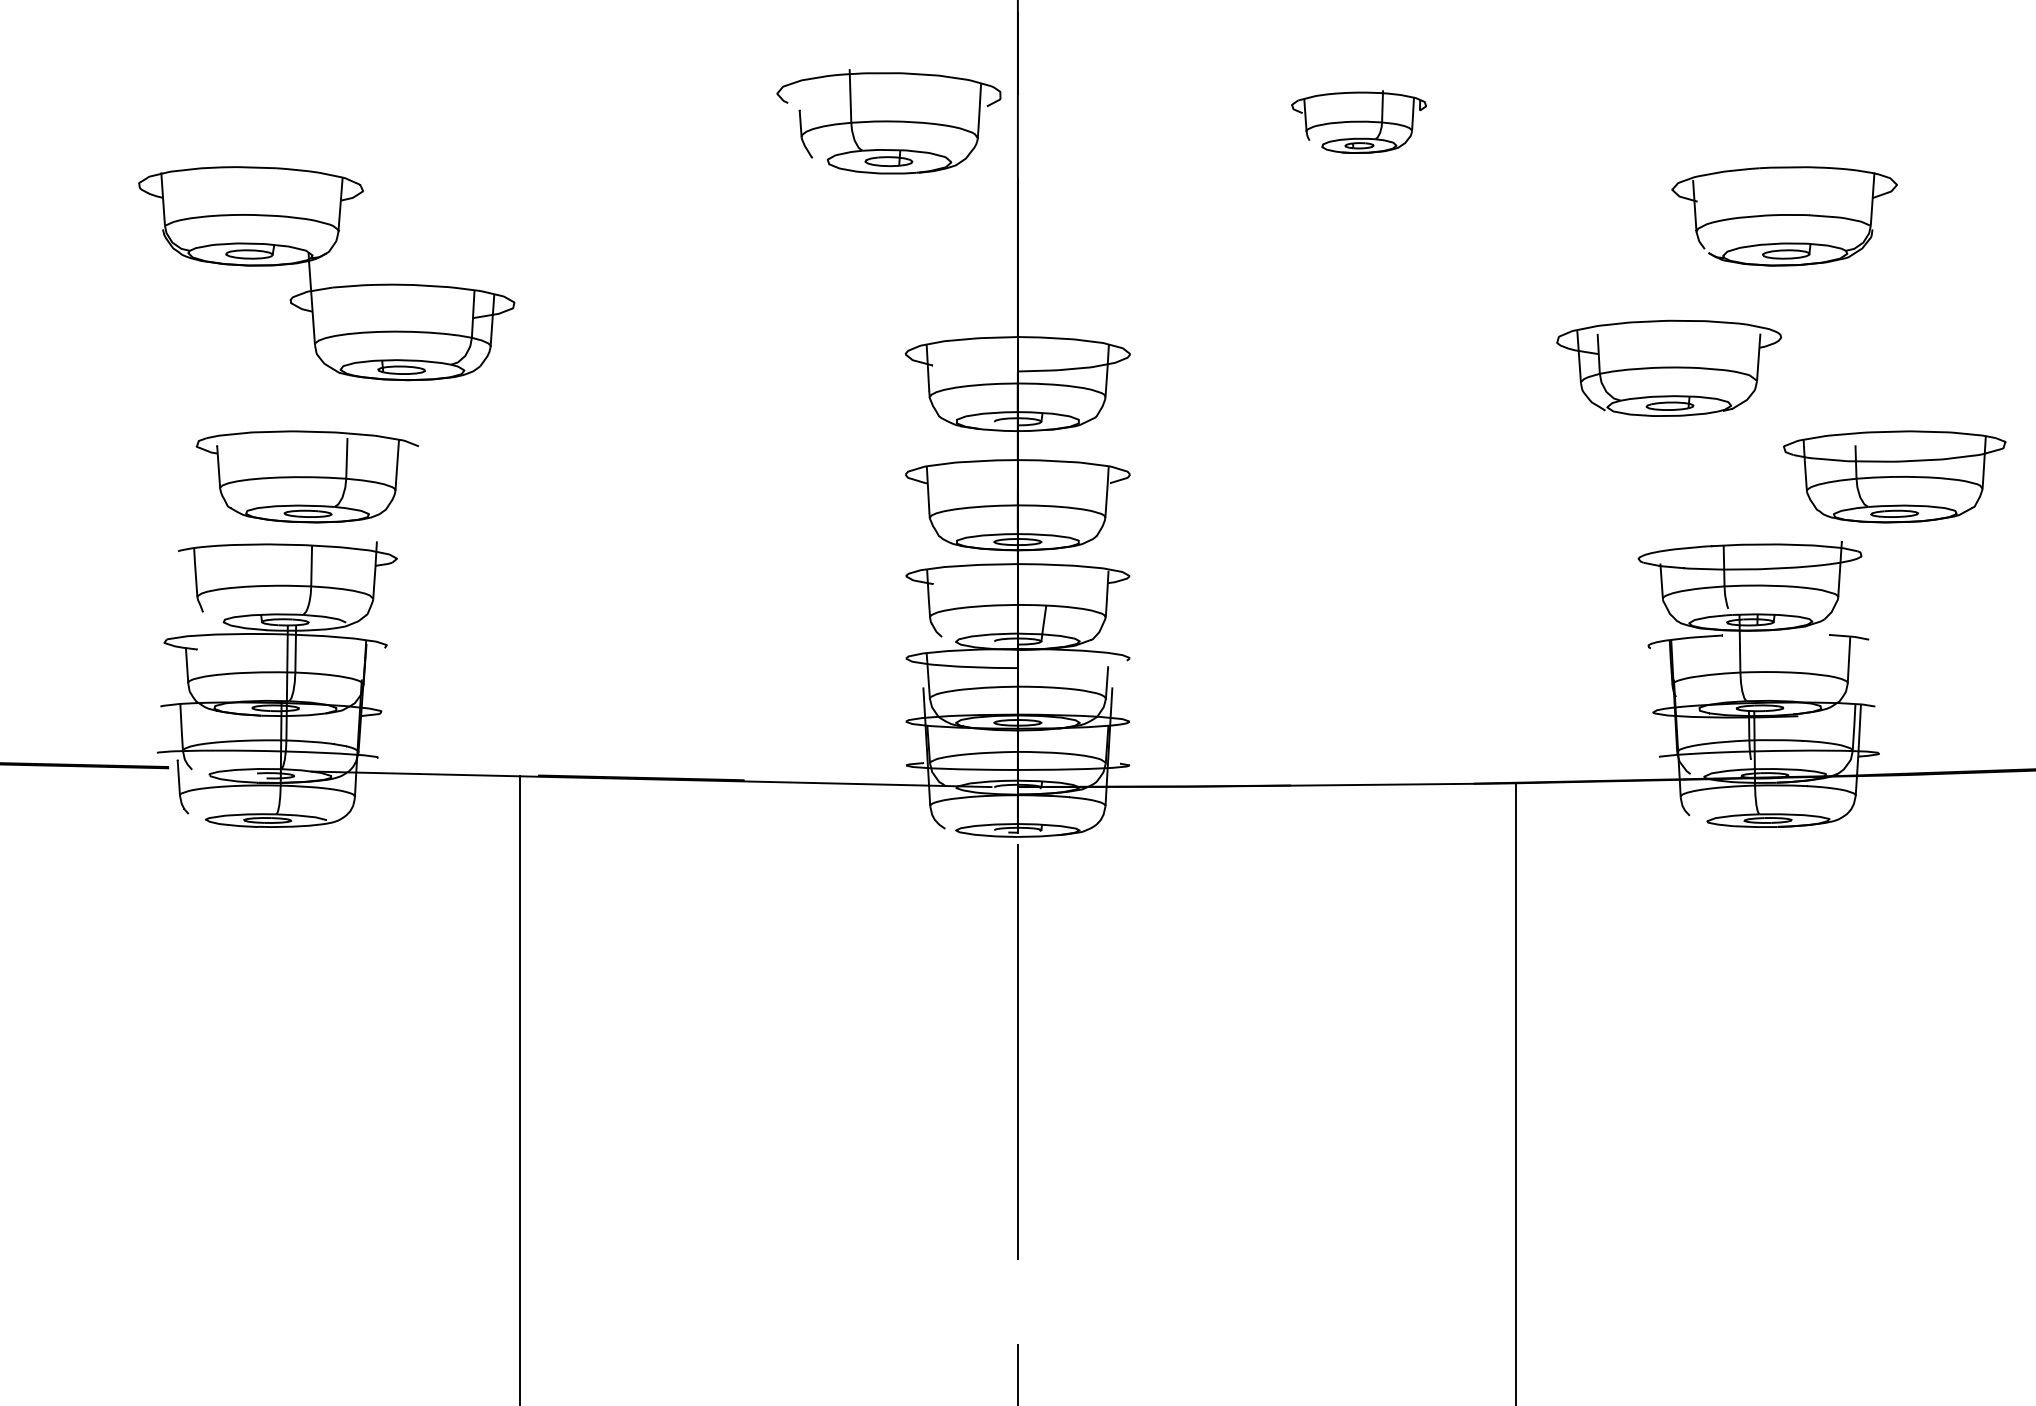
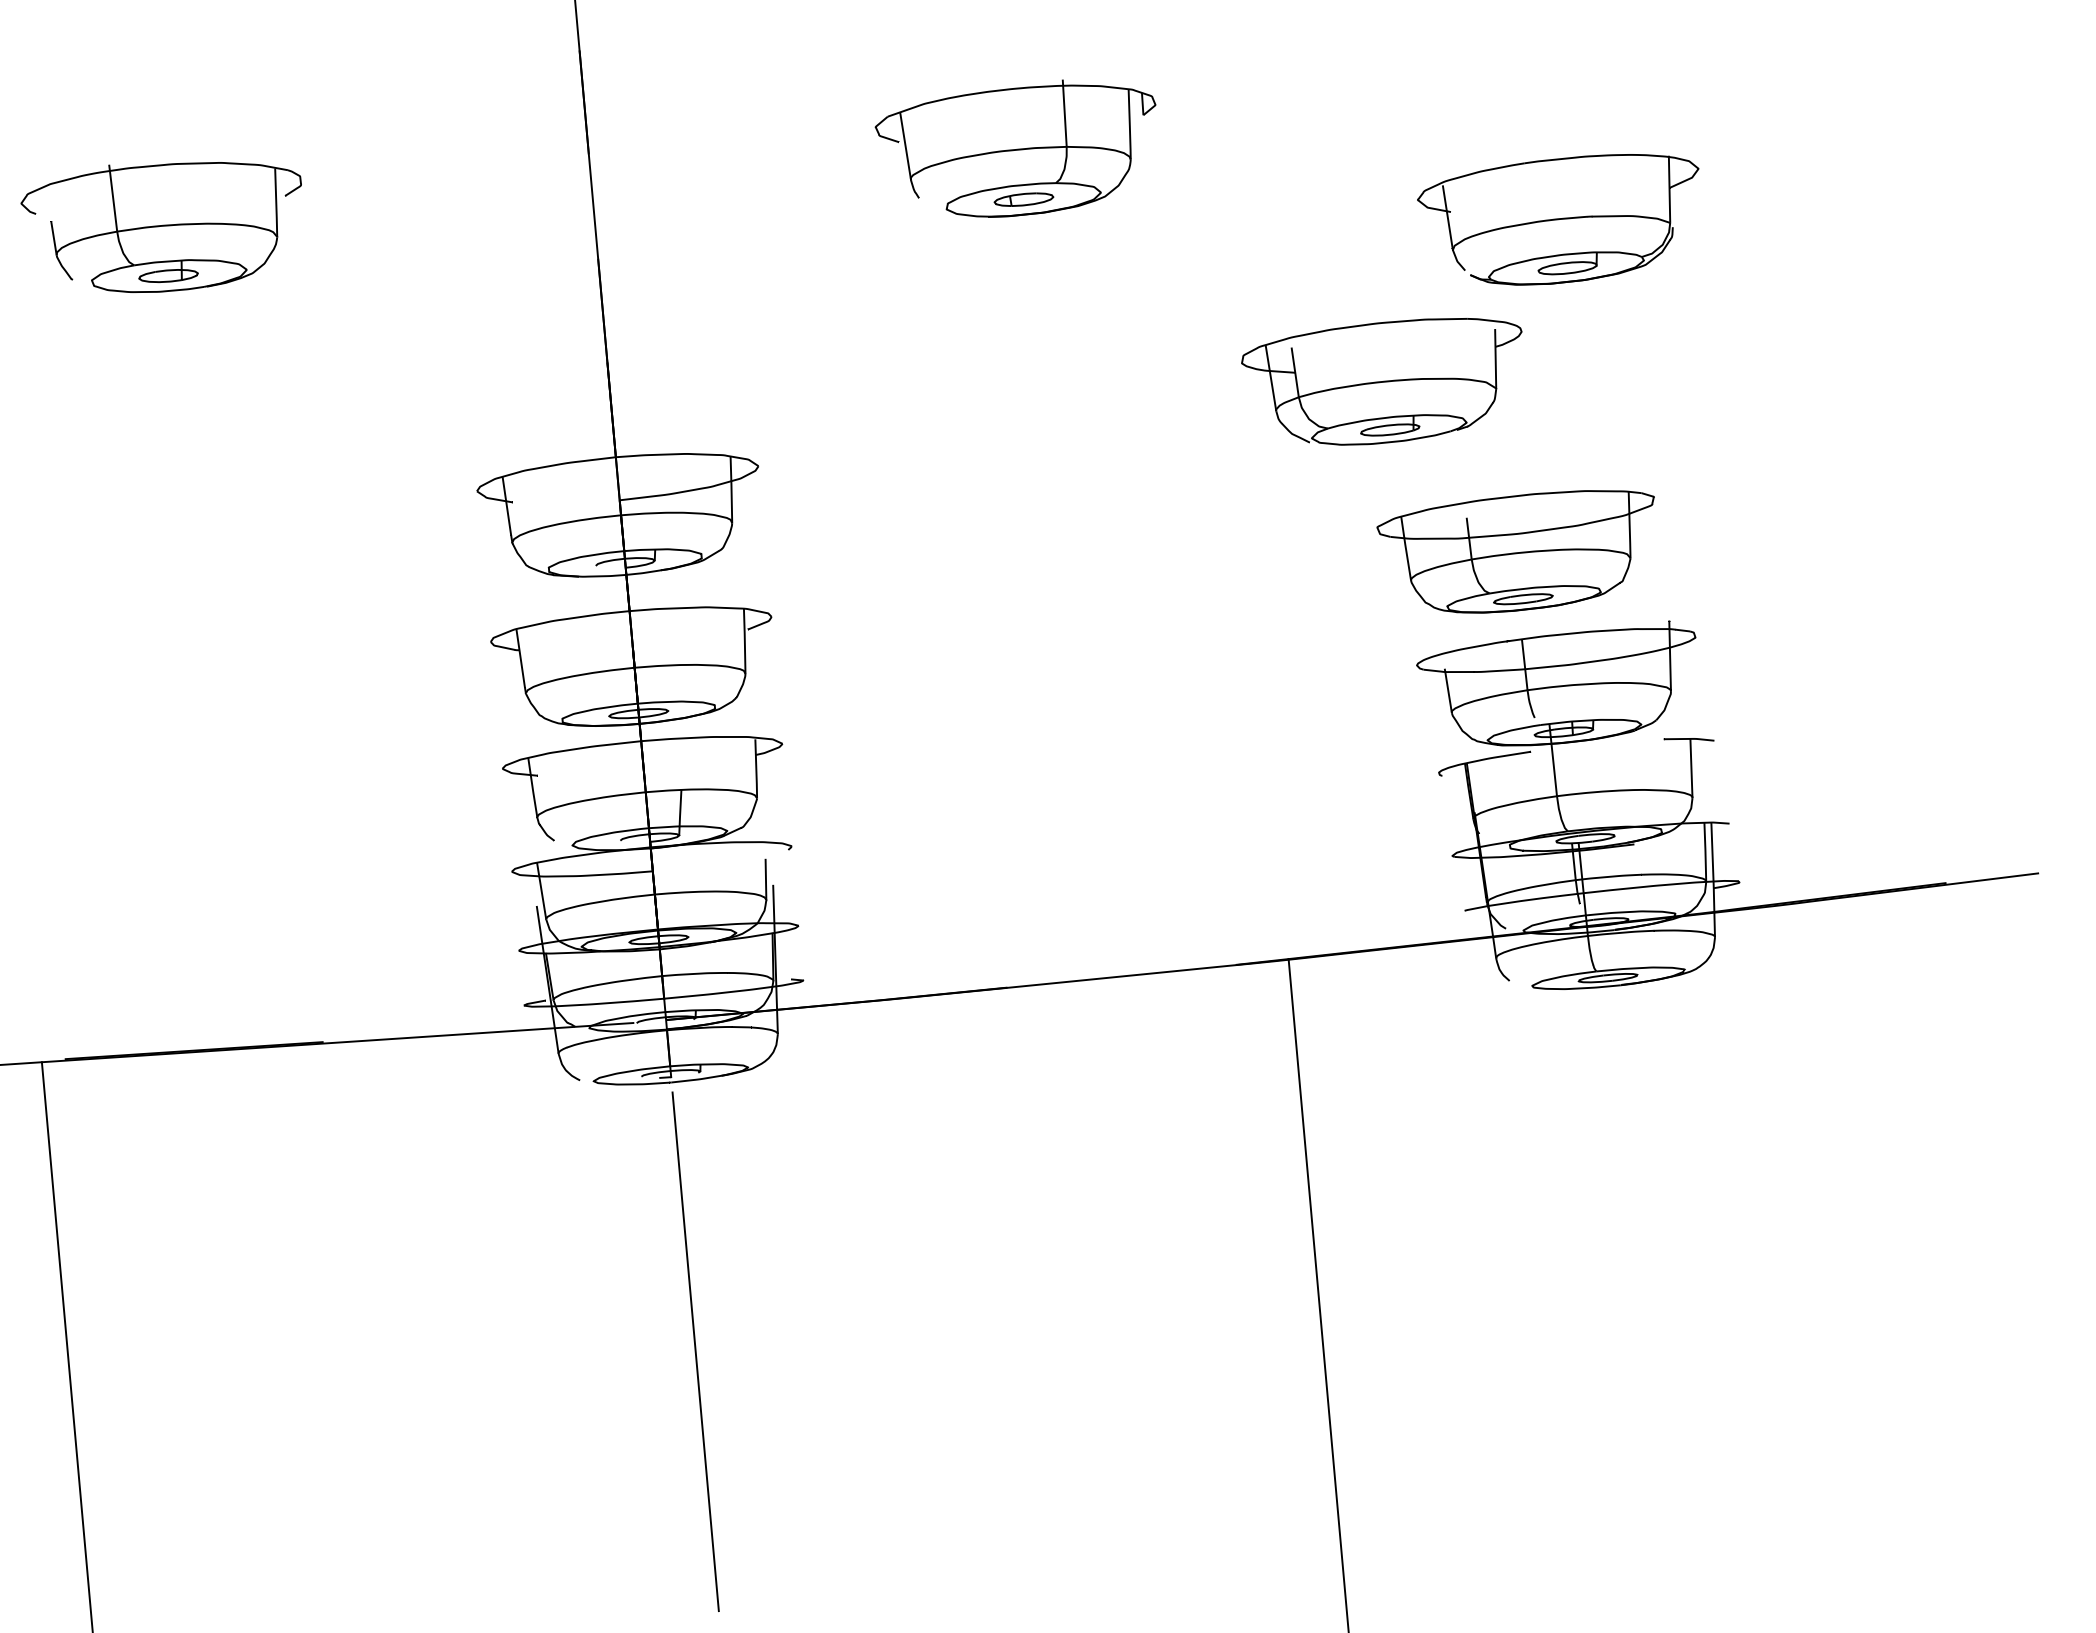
part: (888, 121) -> (163, 225), moved
part: (1358, 121) -> (1017, 149), size x1.67
part: (1669, 367) -> (1385, 381), moved
part: (1894, 476) -> (1518, 552), moved

